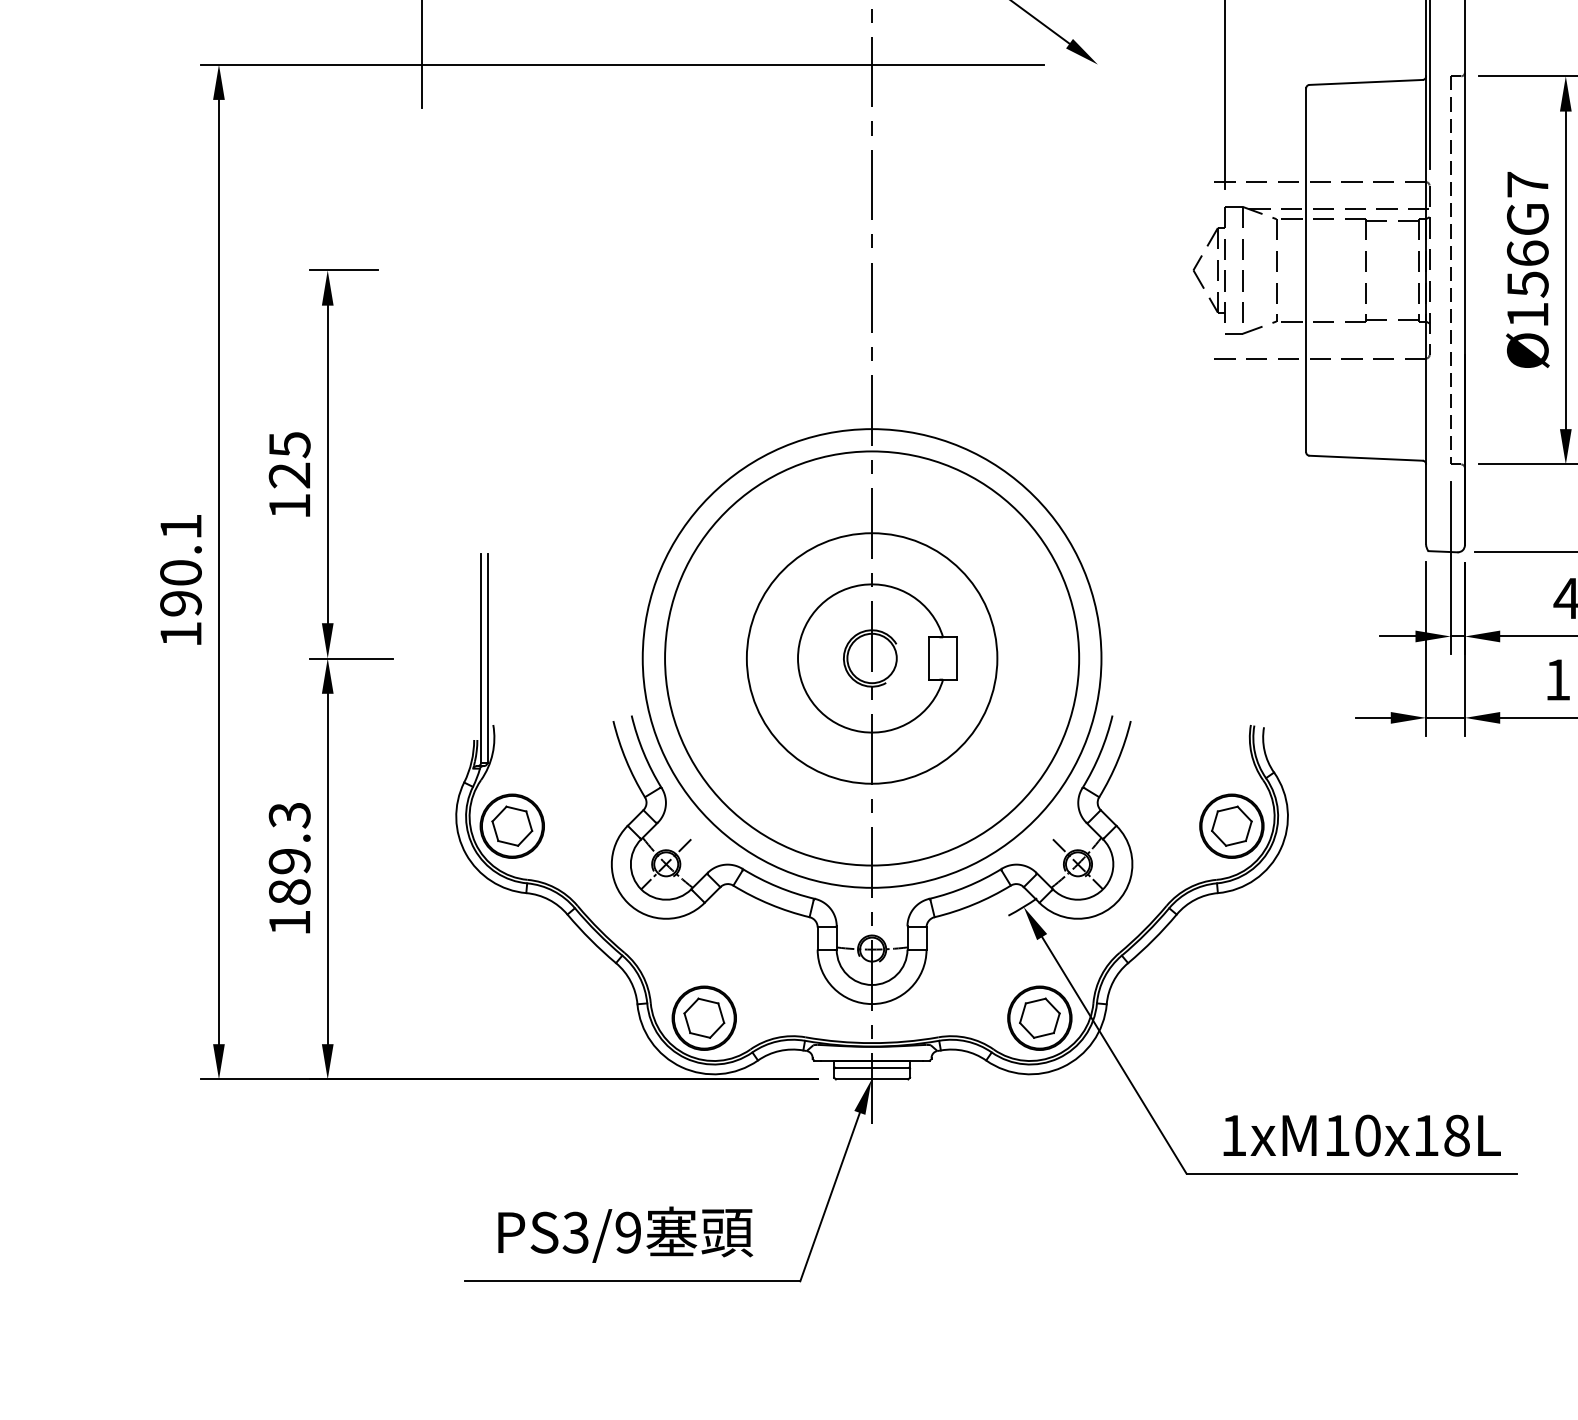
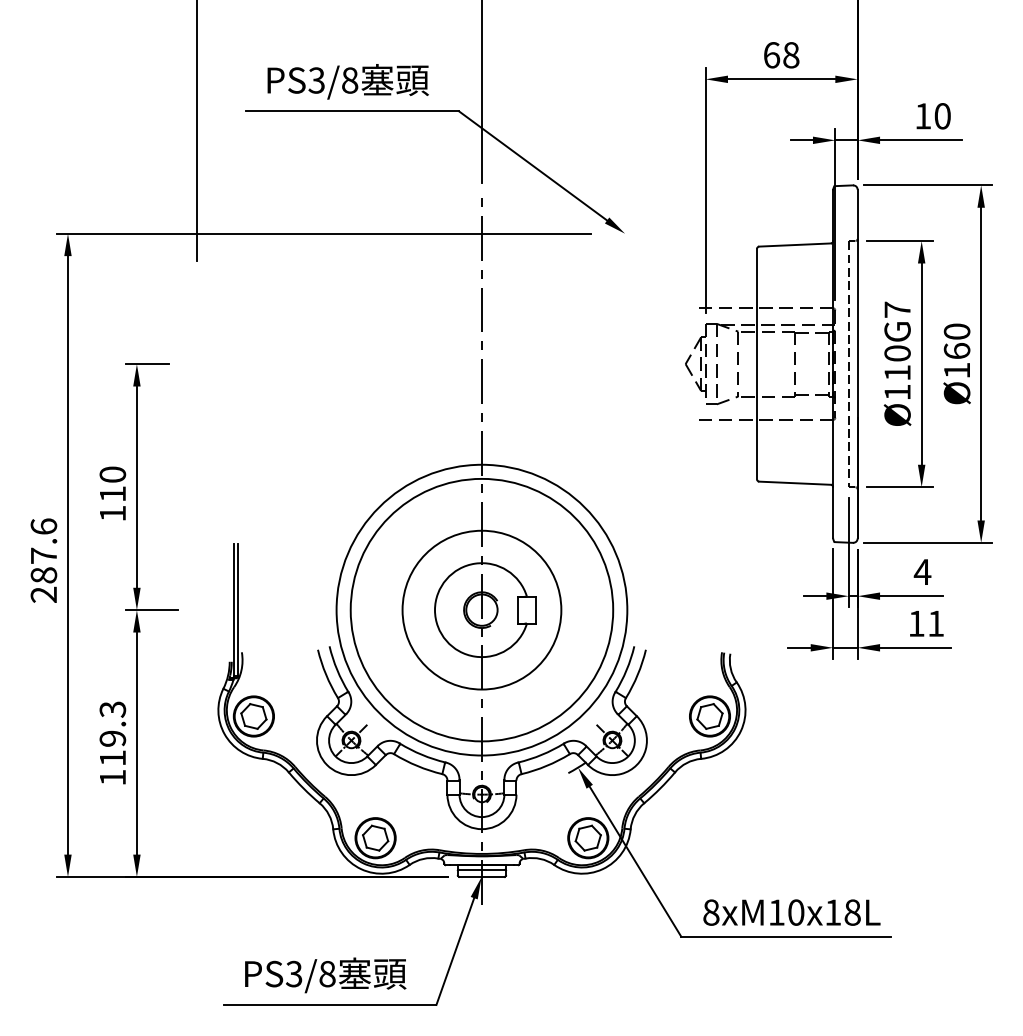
text: (1527, 269) -> (897, 363), Ø156G7 -> Ø110G7
text: (289, 460) -> (112, 484), 125 -> 110
text: (180, 580) -> (43, 560), 190.1 -> 287.6
text: (289, 892) -> (112, 758), 189.3 -> 119.3
text: (1234, 1135) -> (711, 912), 1xM10x18L -> 8xM10x18L
text: (628, 1231) -> (327, 973), PS3/9 -> PS3/8

